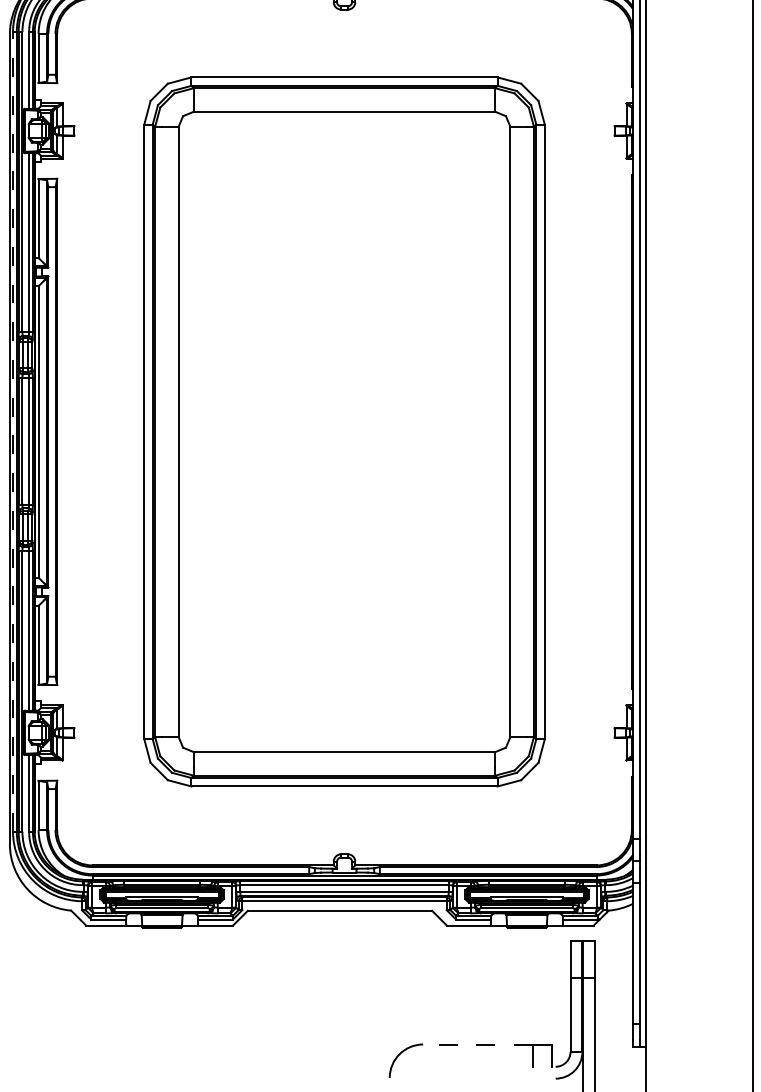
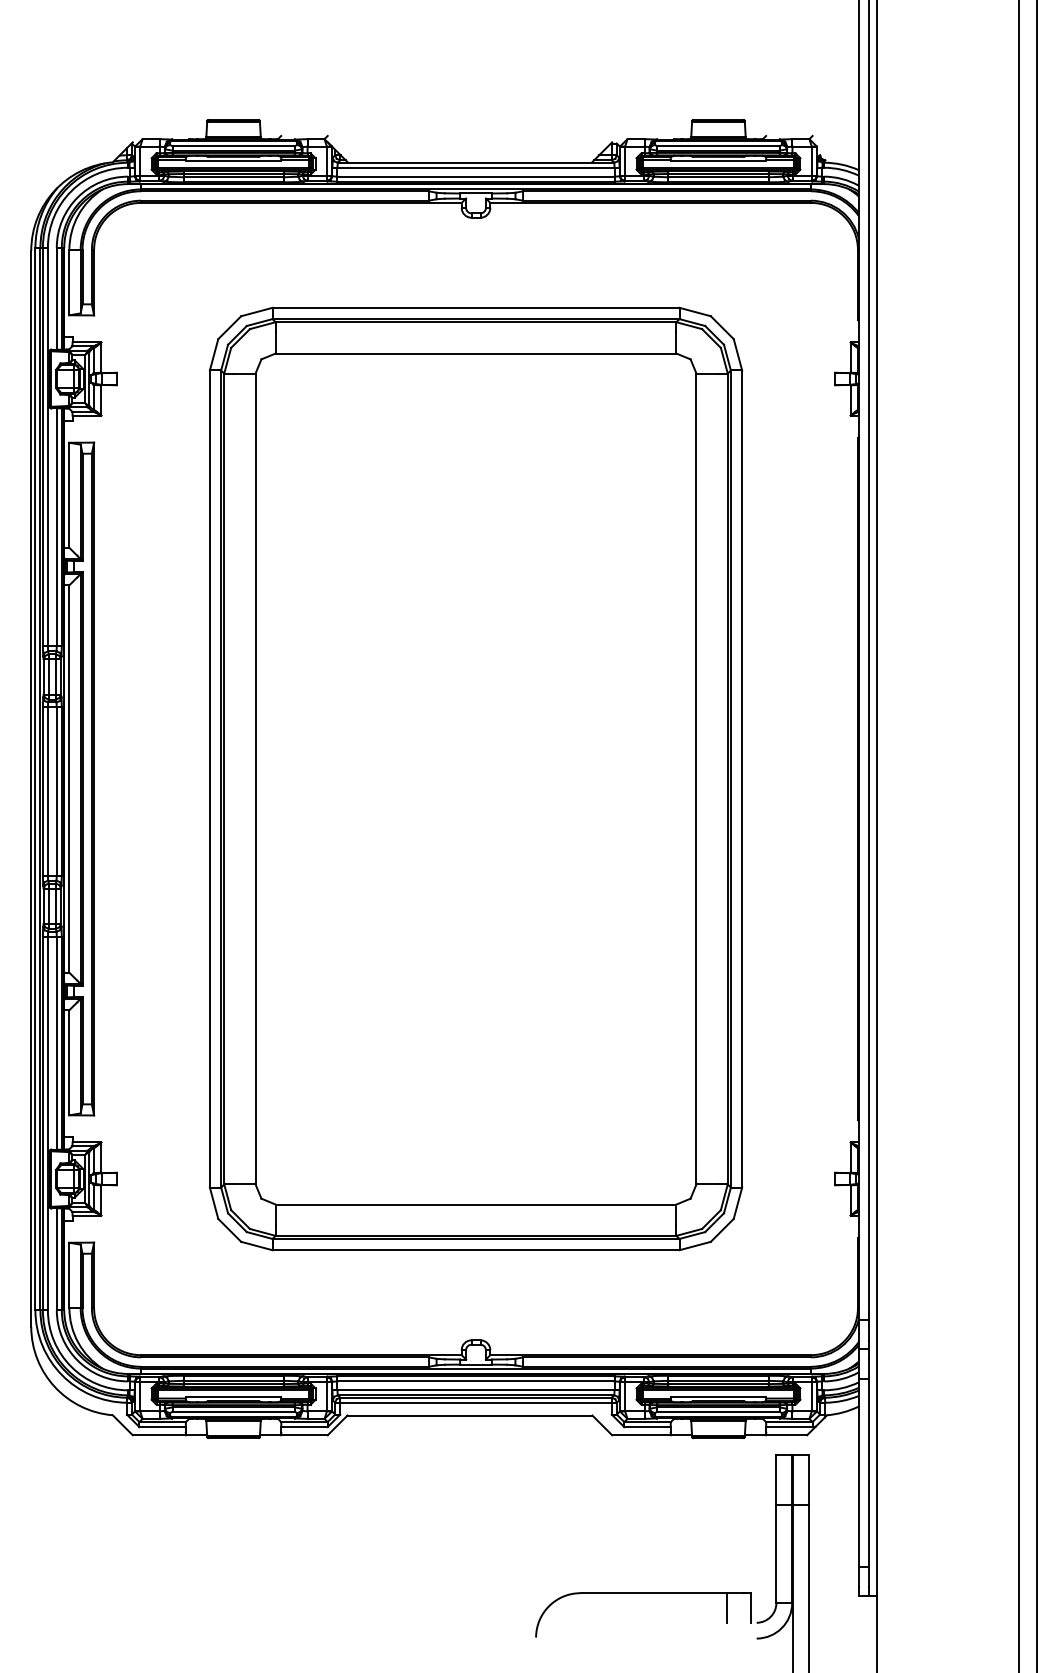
line: (13, 431) -> (35, 778), dashed -> solid
line: (478, 1044) -> (653, 1593), dashed -> solid

